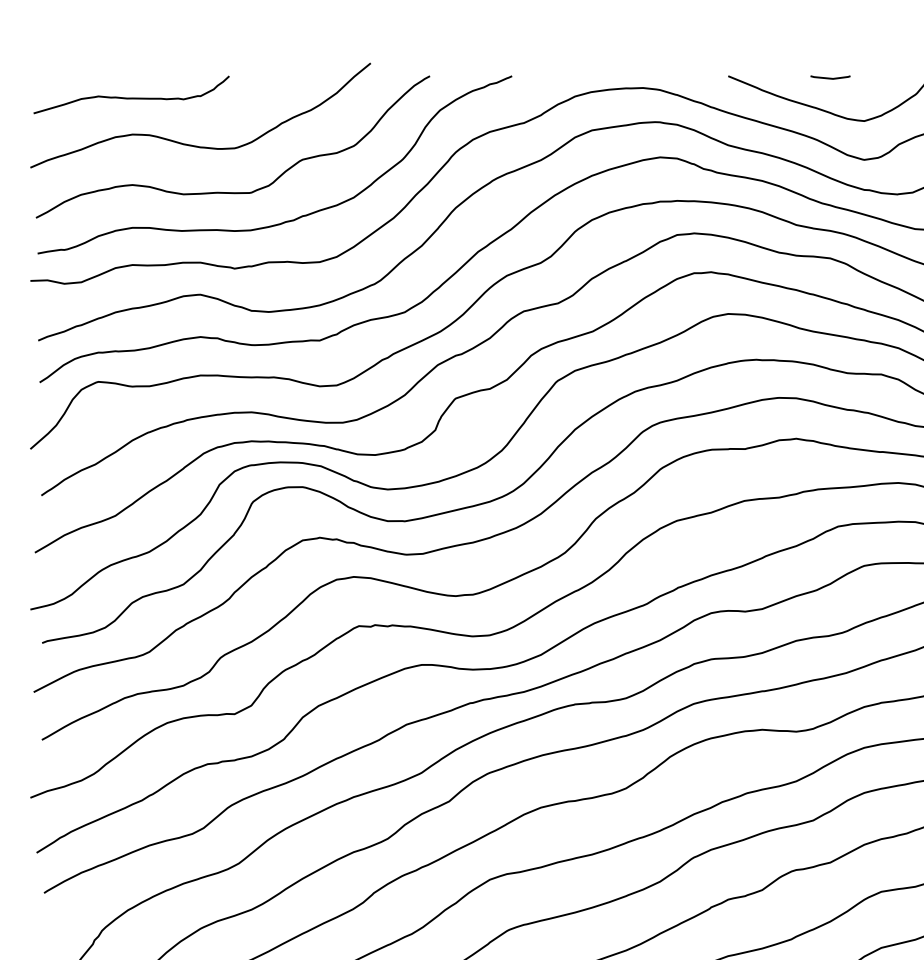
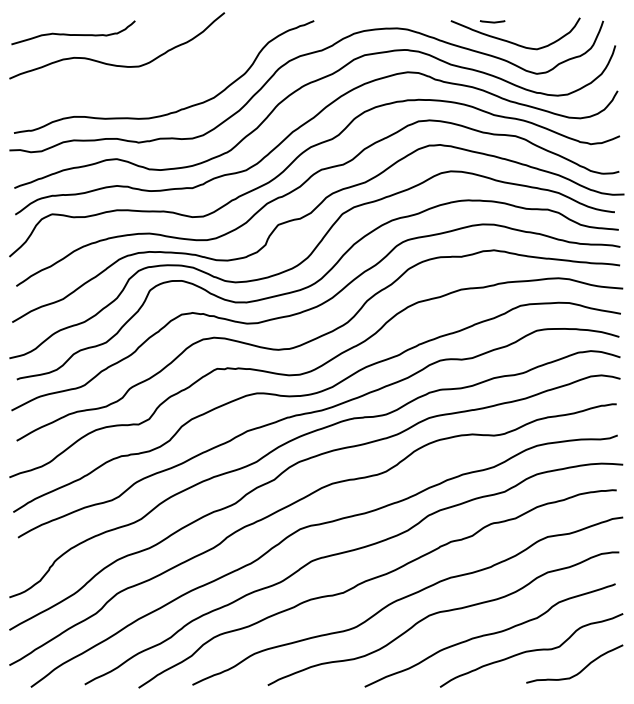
line: (830, 77) -> (492, 21), moved
curve: (228, 190) -> (134, 93), removed

